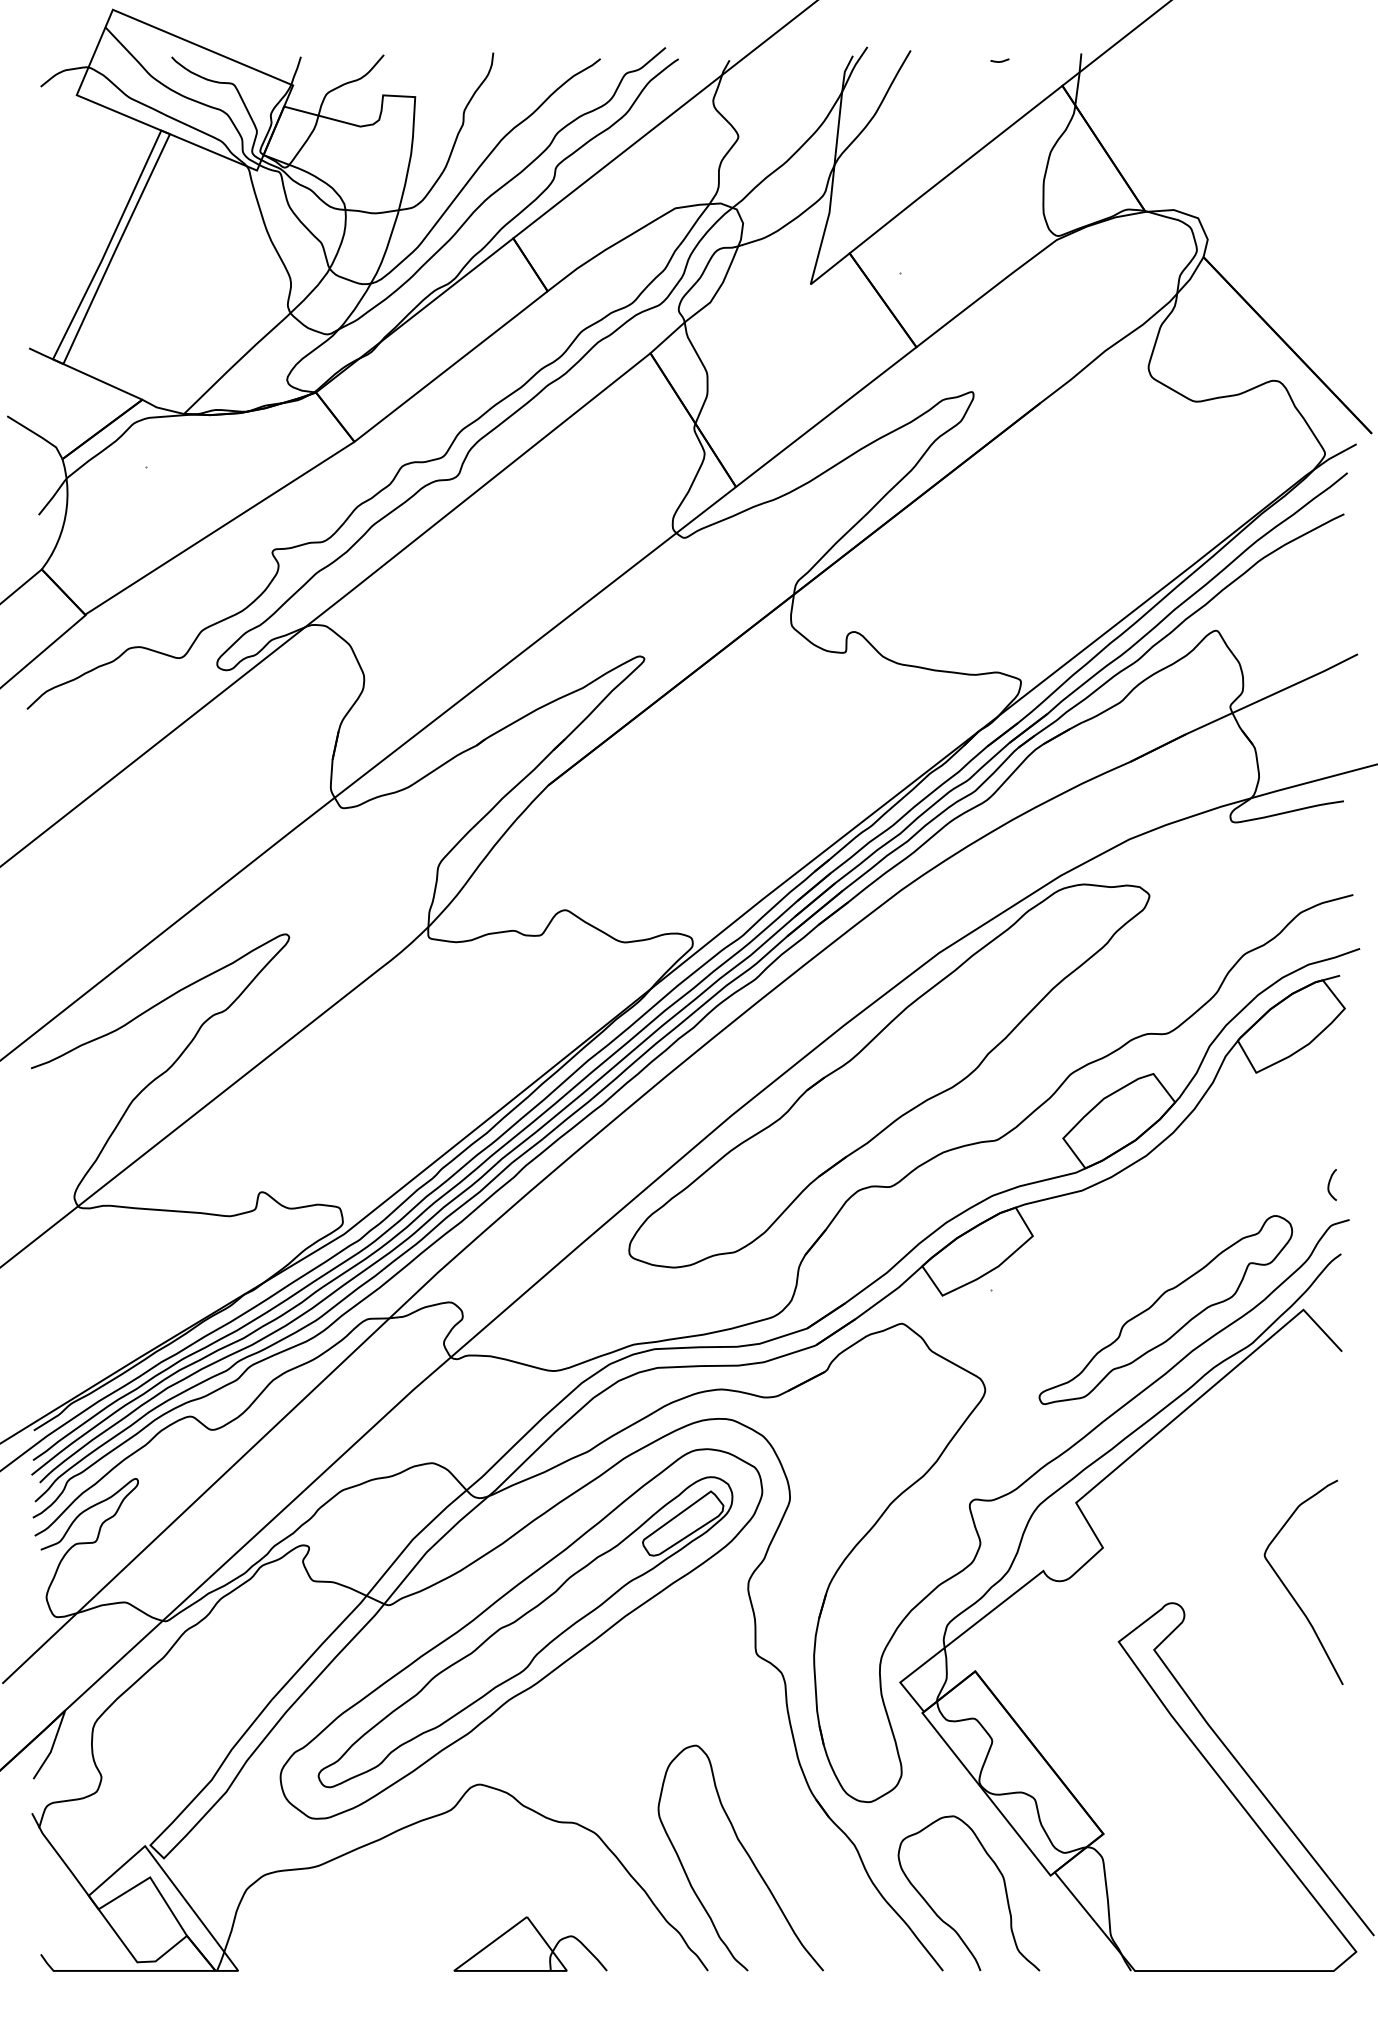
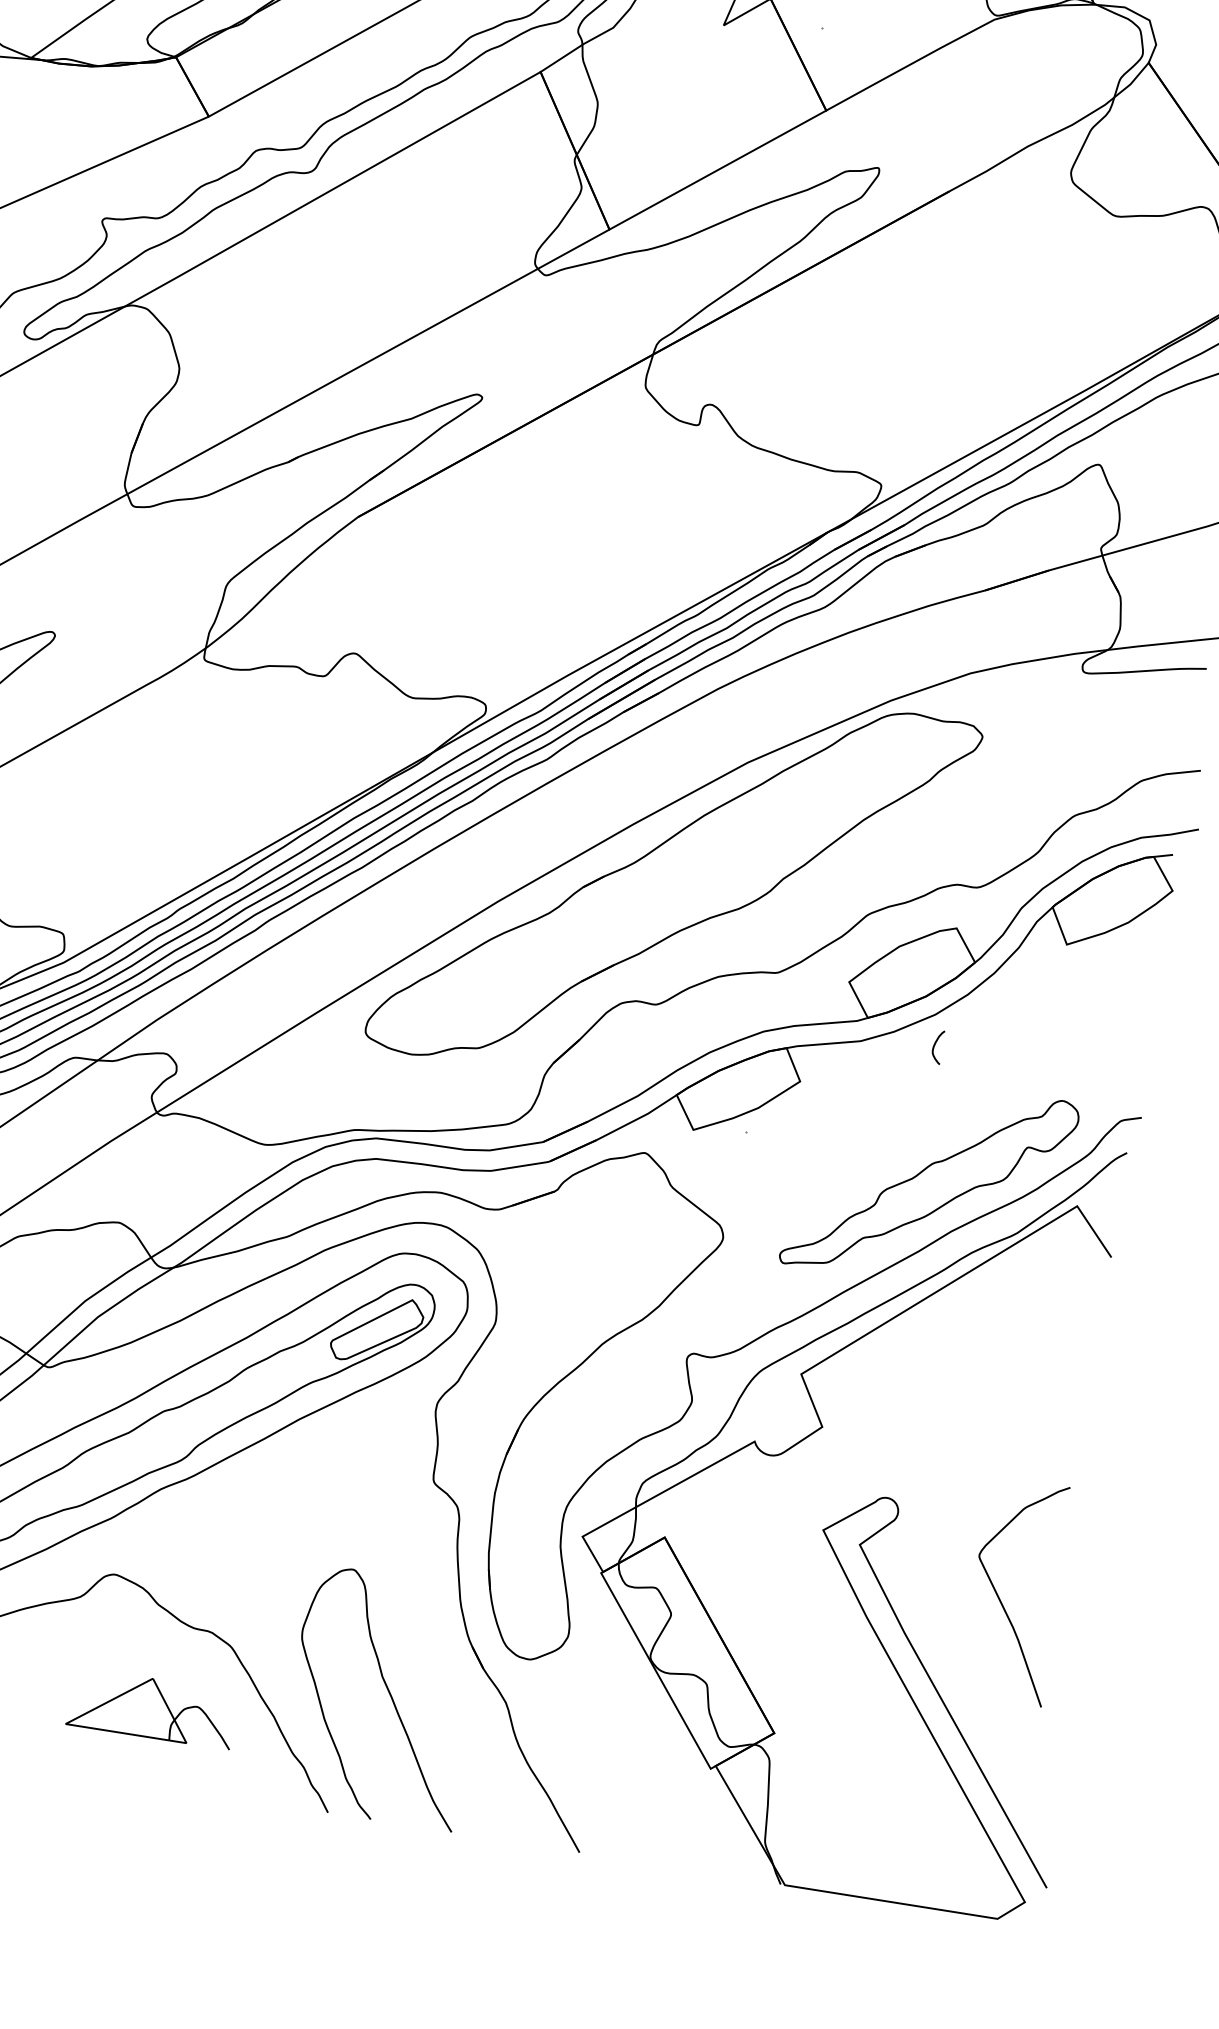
curve: (1329, 1184) -> (934, 1046), moved
curve: (1289, 1590) -> (999, 1597), moved
part: (945, 1921) -> (590, 1800), removed
part: (530, 1943) -> (152, 1707), moved

